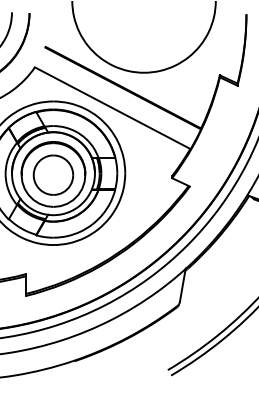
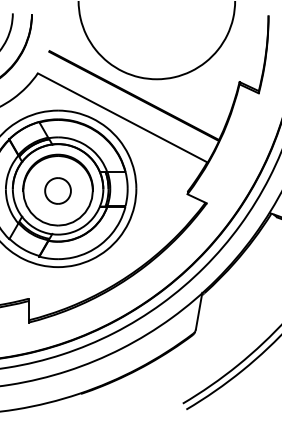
part: (52, 174) -> (57, 190), size x0.6

